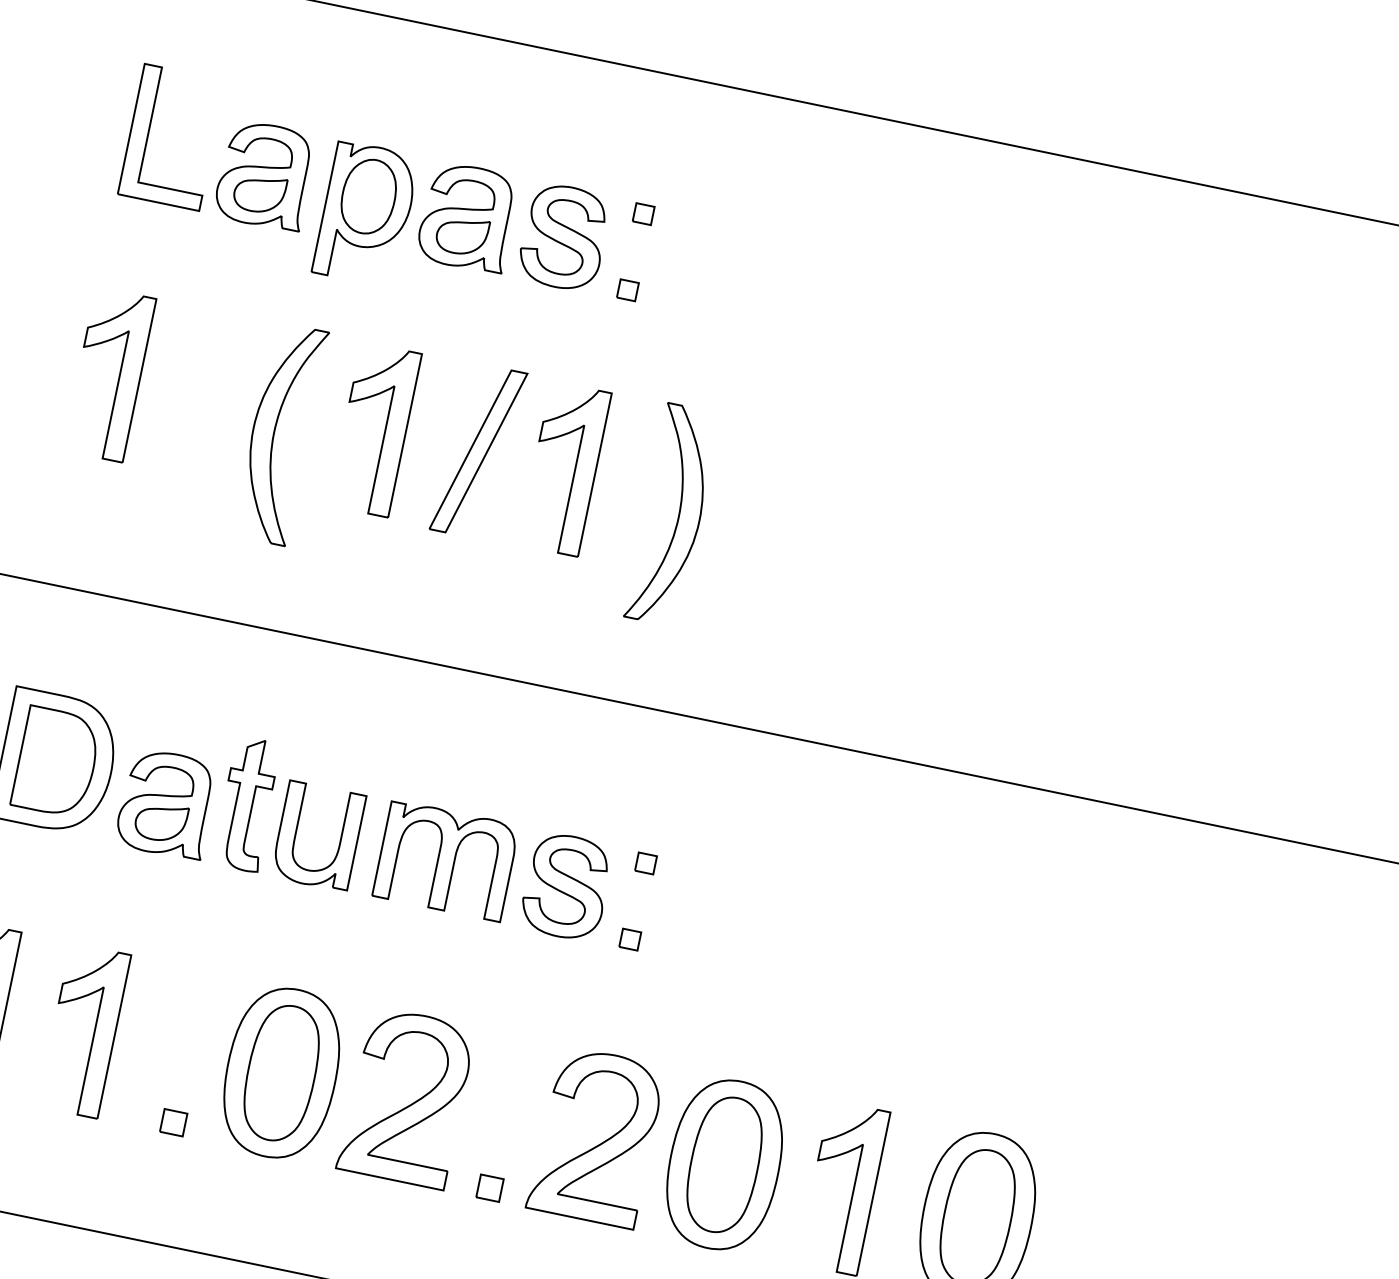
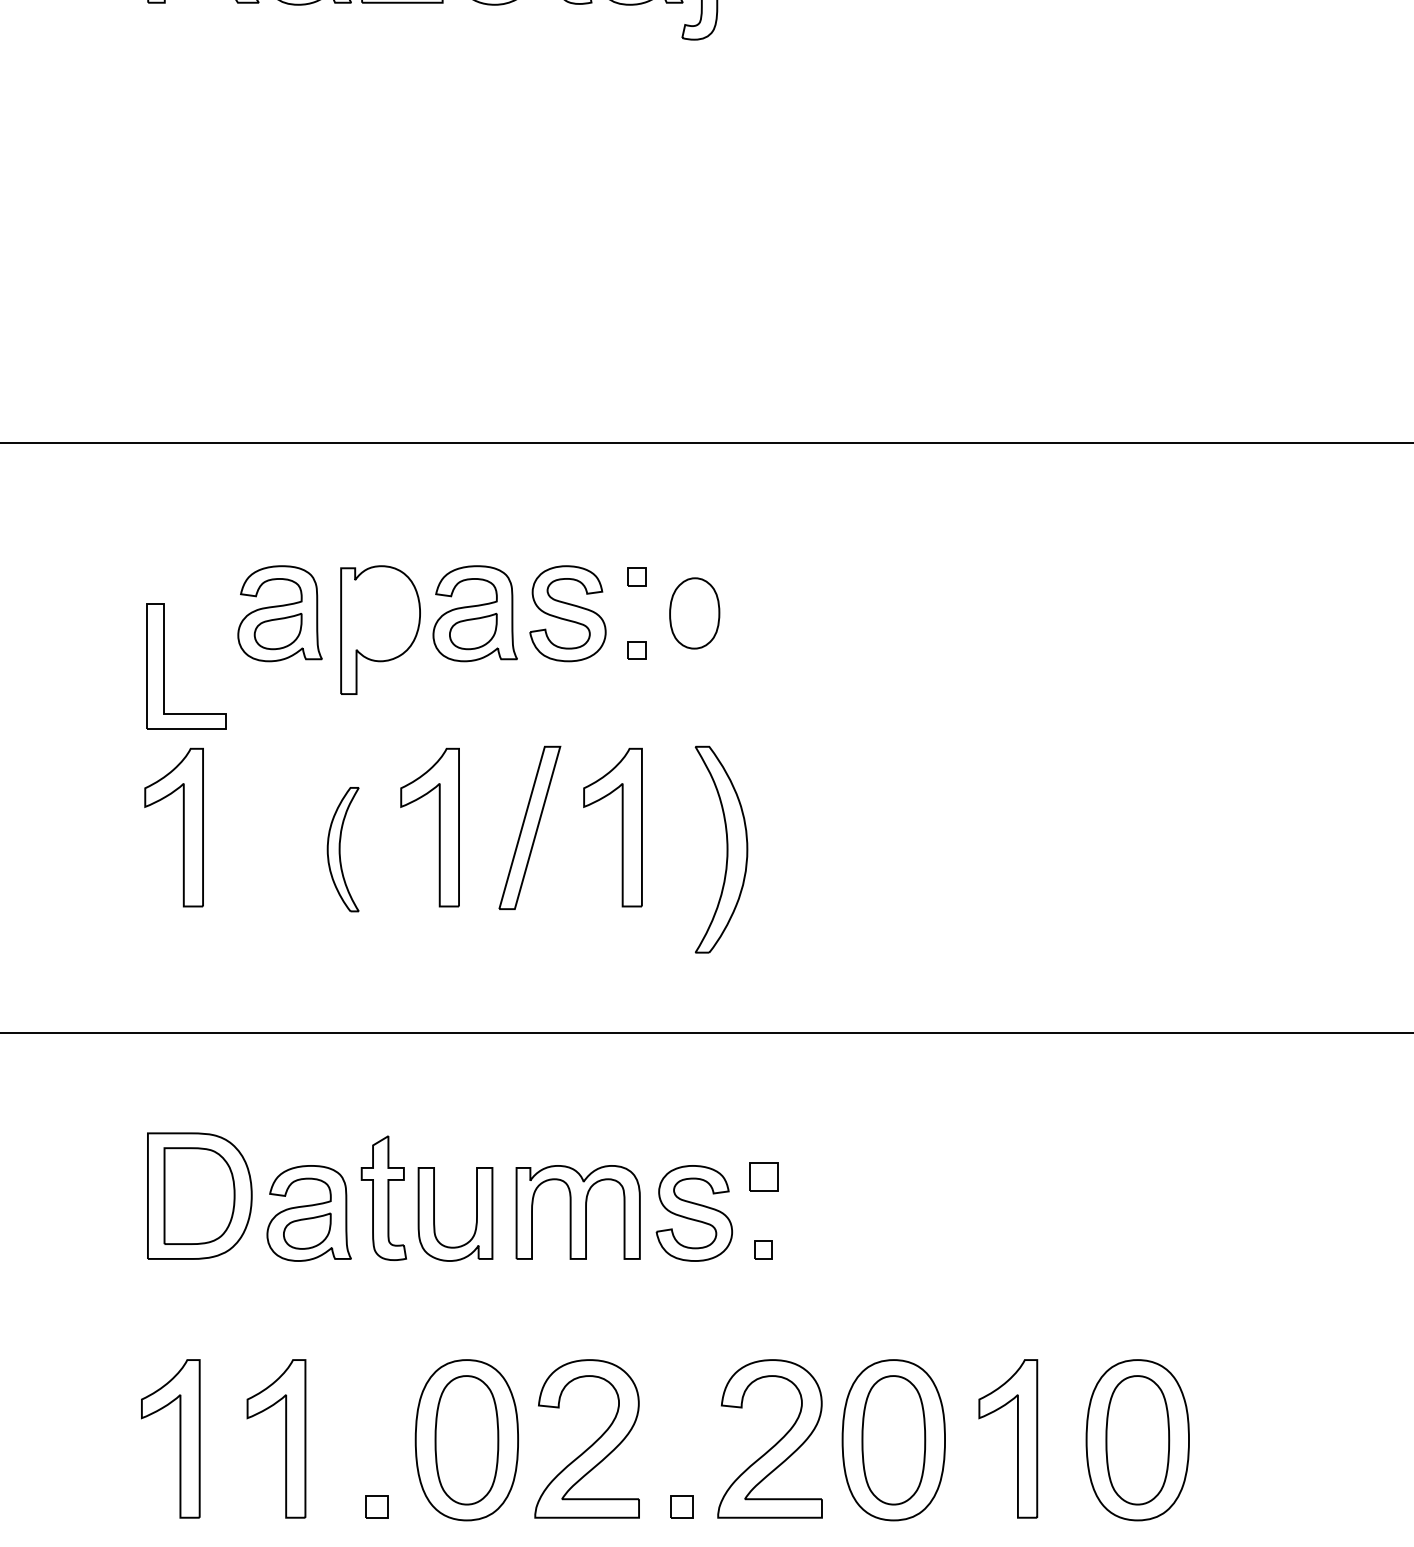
part: (149, 132) -> (164, 666), moved
part: (368, 196) -> (694, 613), moved
part: (279, 433) -> (342, 849), size x0.6
part: (646, 863) -> (763, 1176), size x1.6

